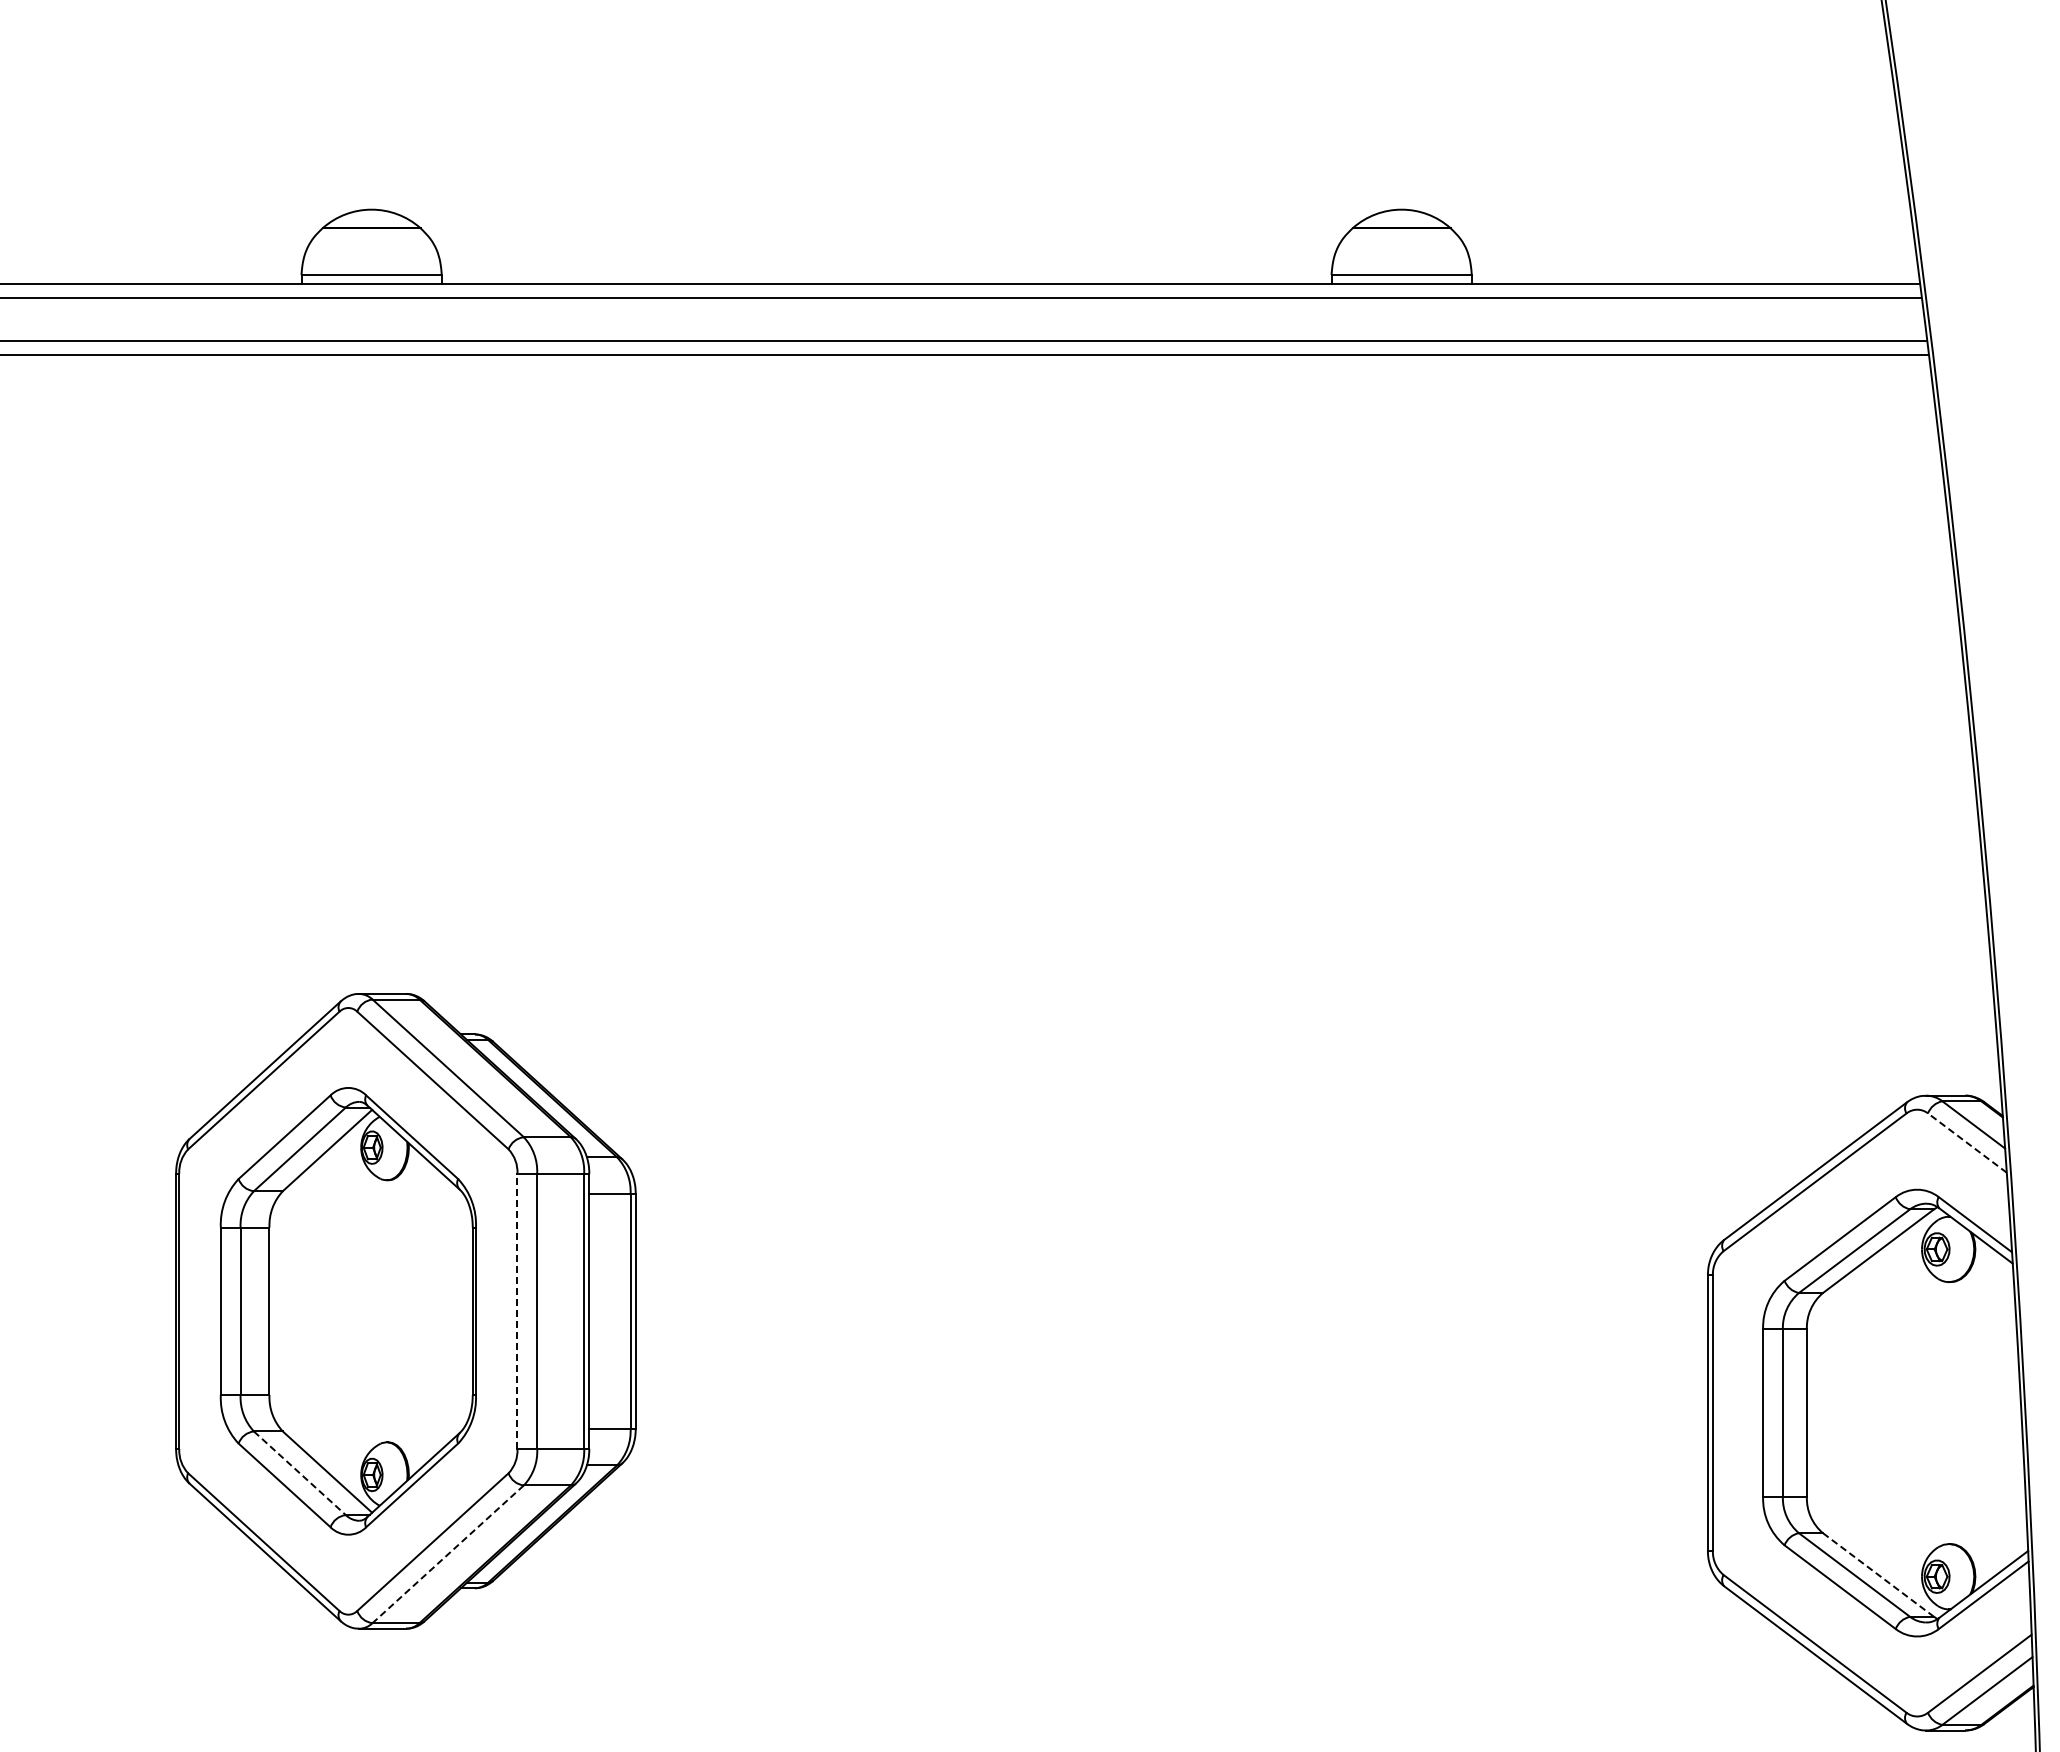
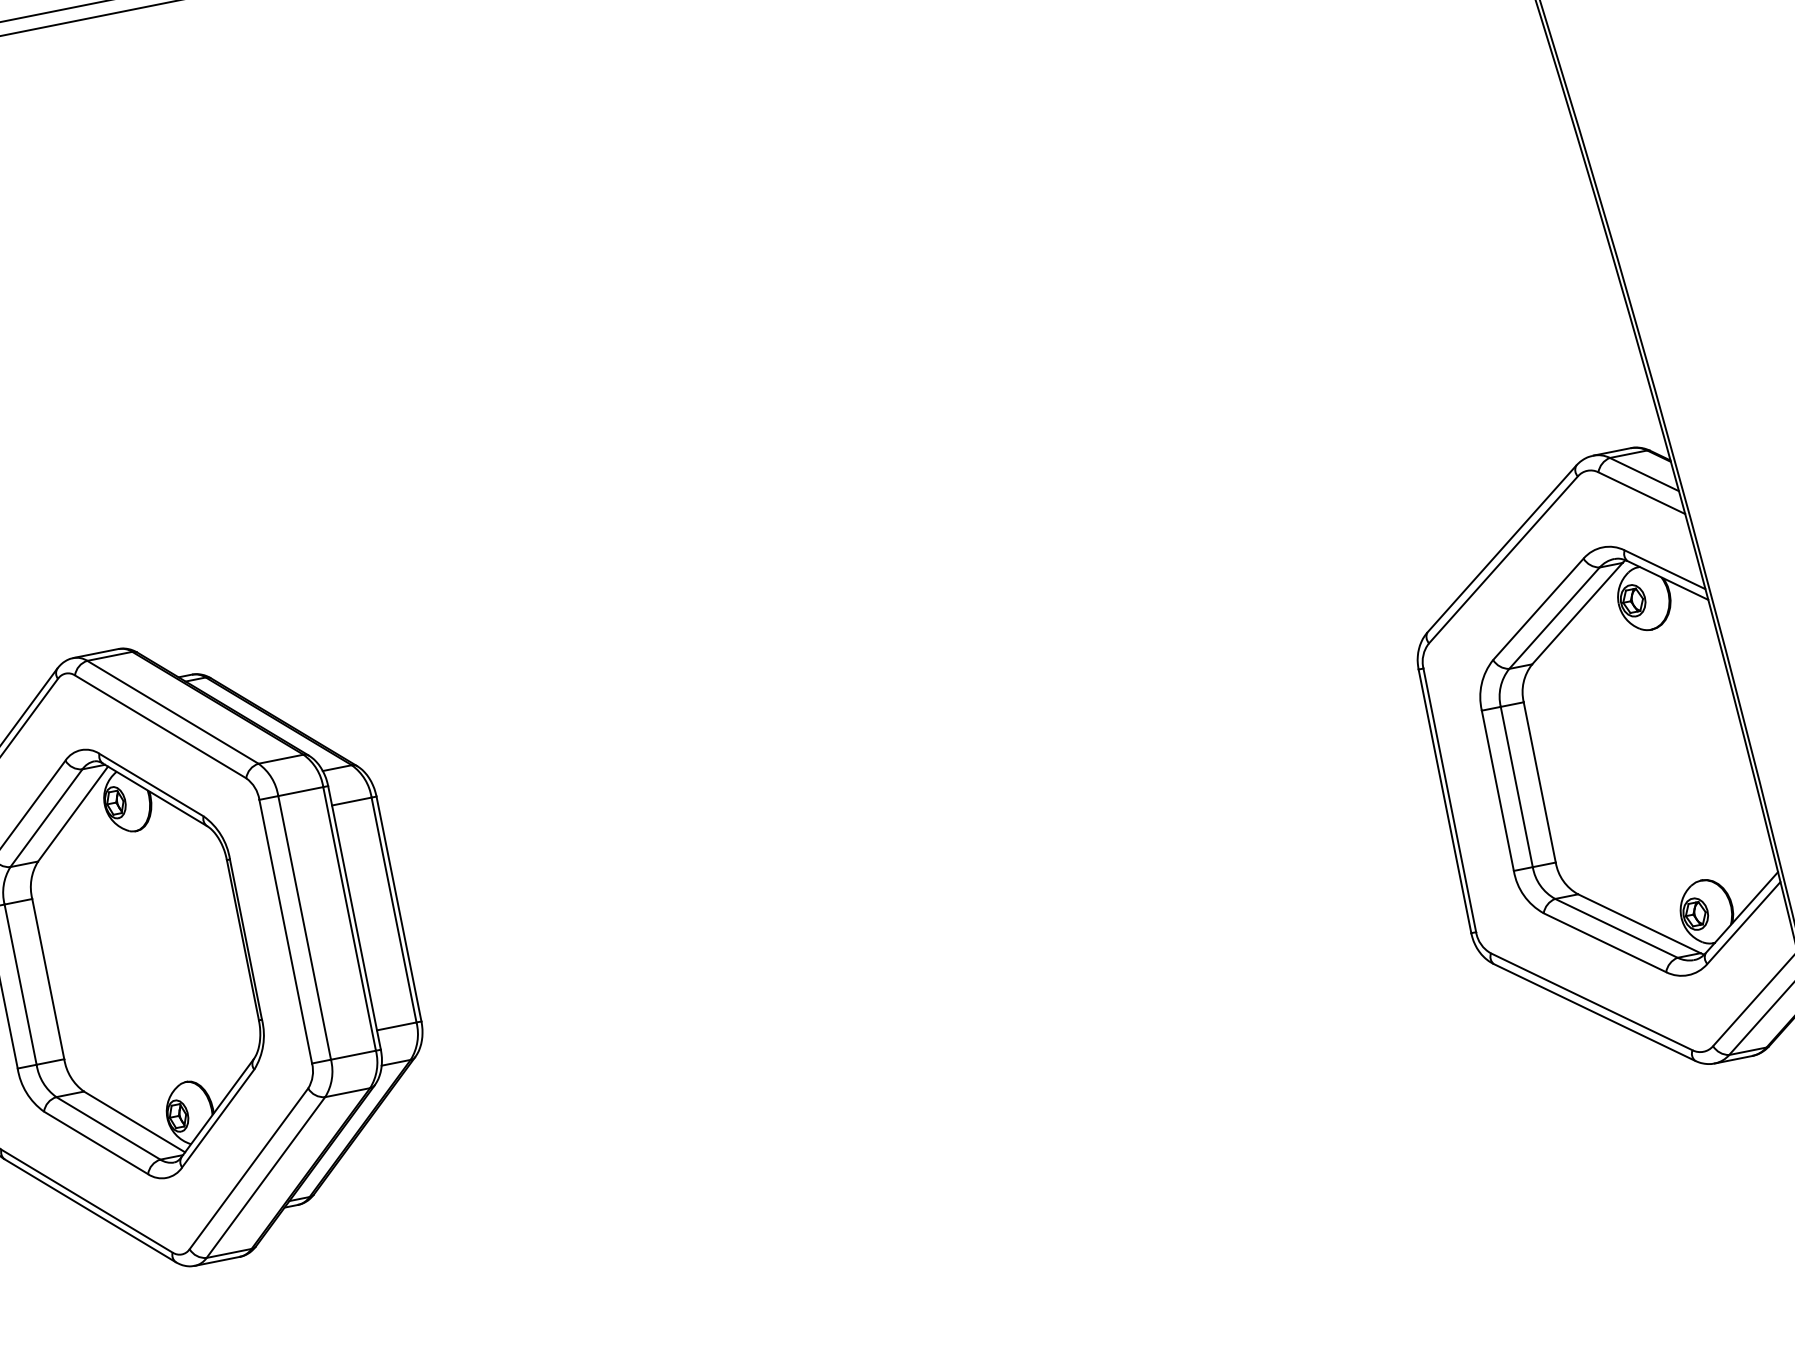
line: (1967, 1142) -> (1641, 492), dashed -> solid
line: (517, 1311) -> (285, 931), dashed -> solid
line: (300, 1473) -> (109, 1128), dashed -> solid
line: (447, 1554) -> (265, 1177), dashed -> solid
line: (1878, 1575) -> (1639, 924), dashed -> solid

